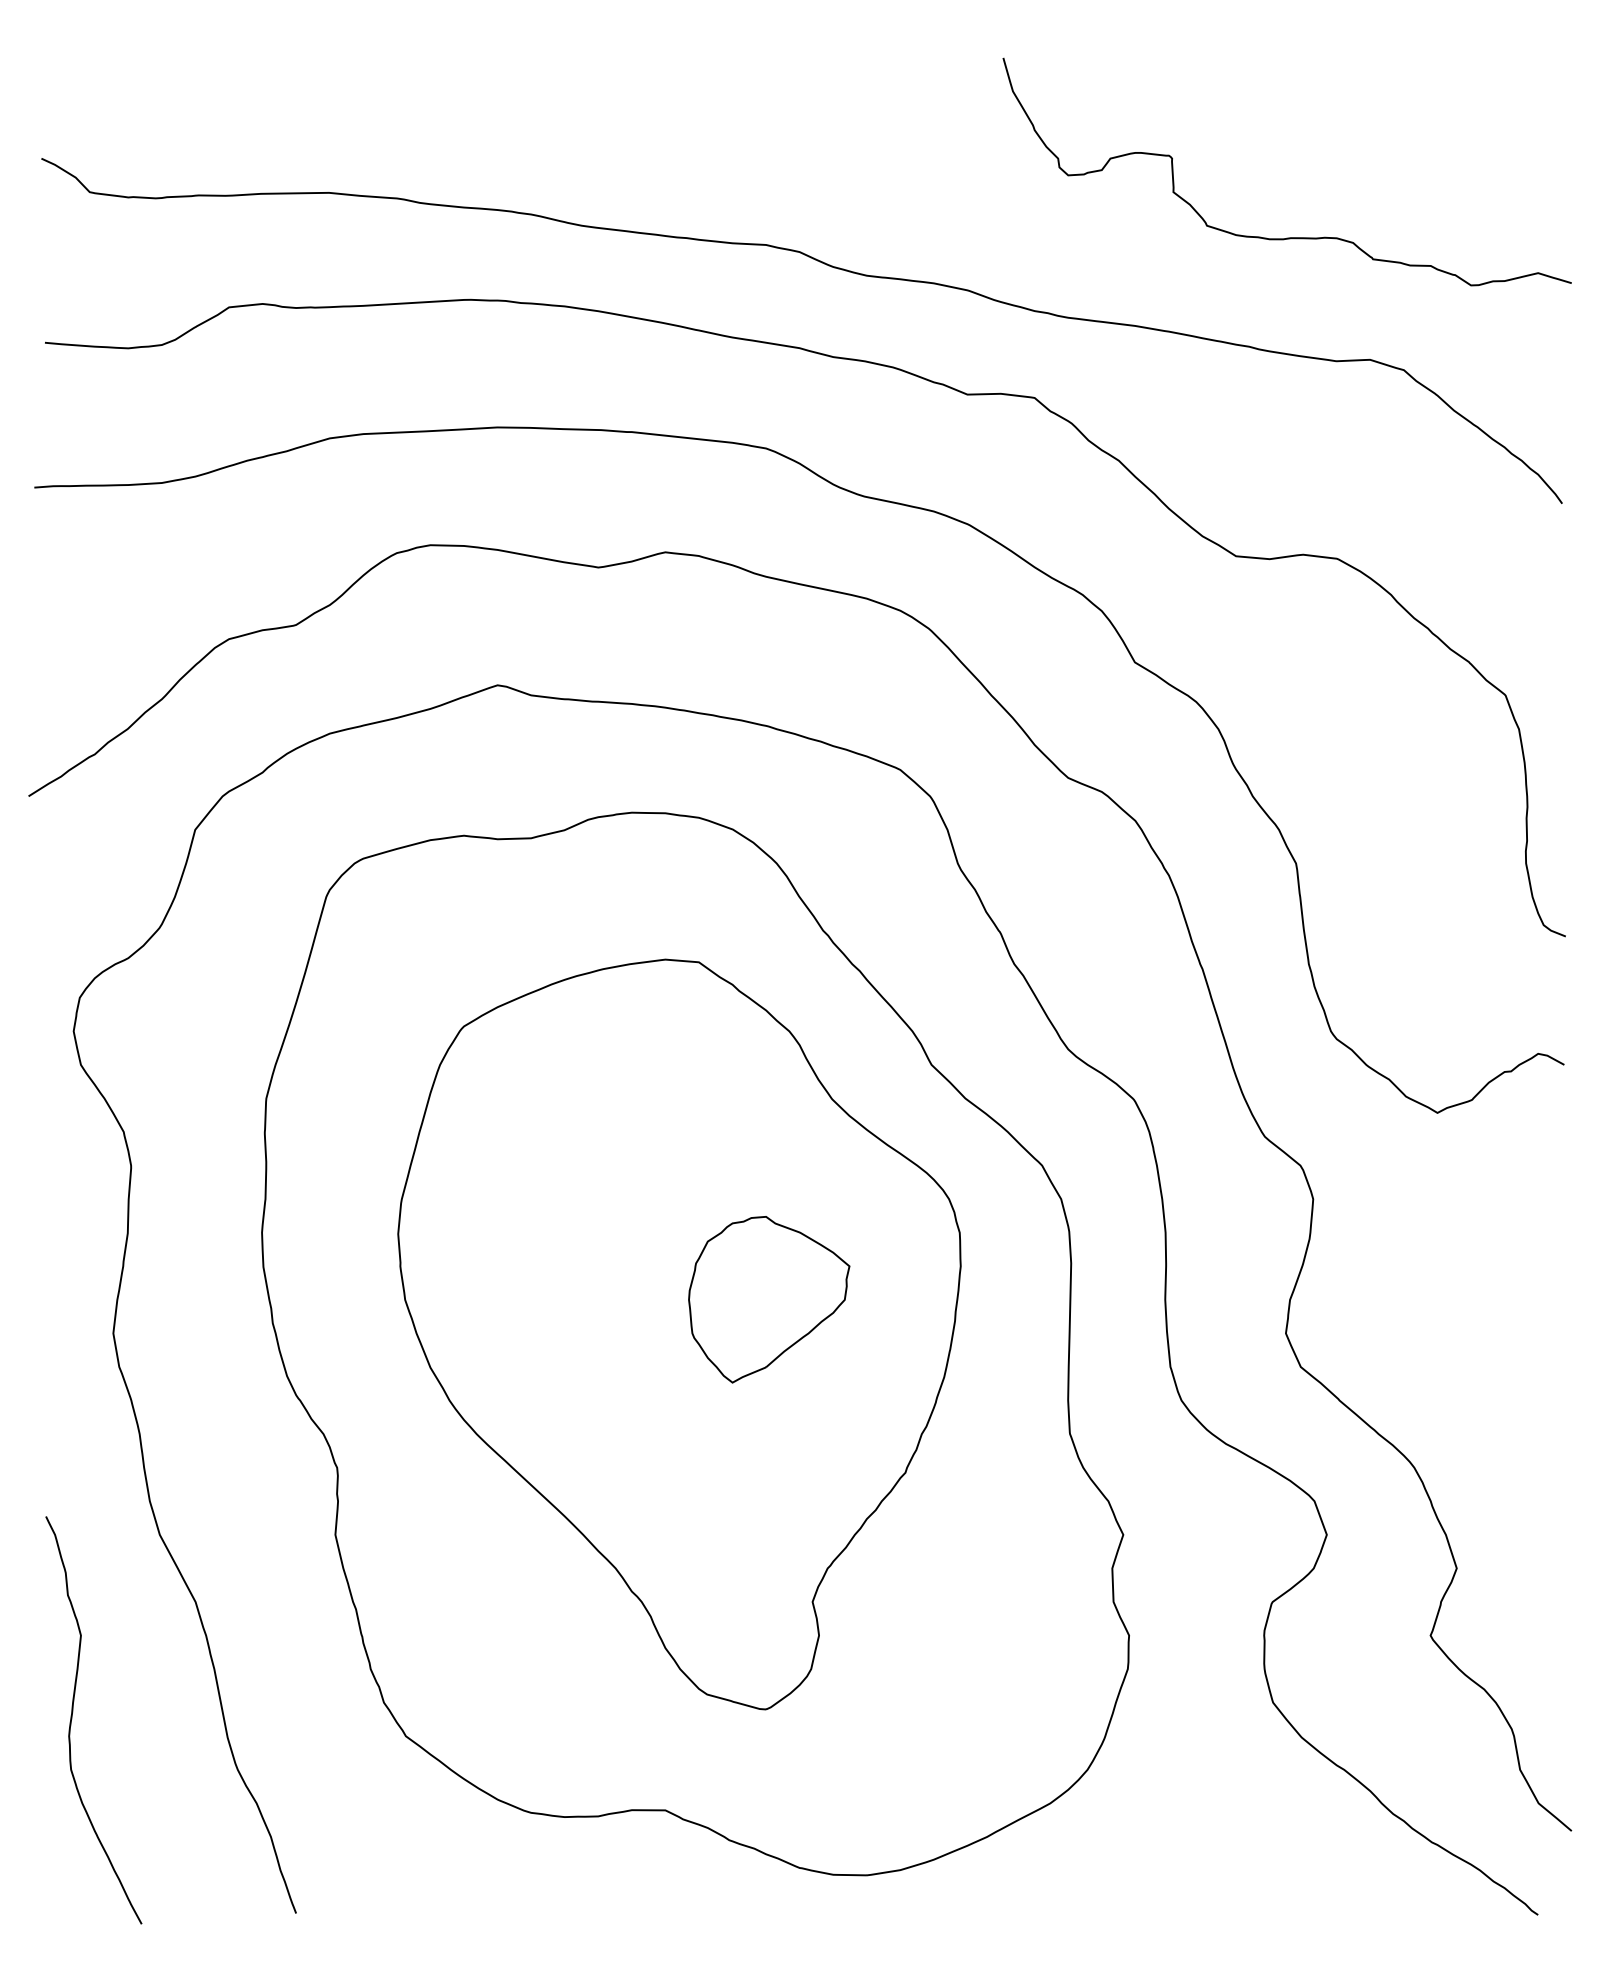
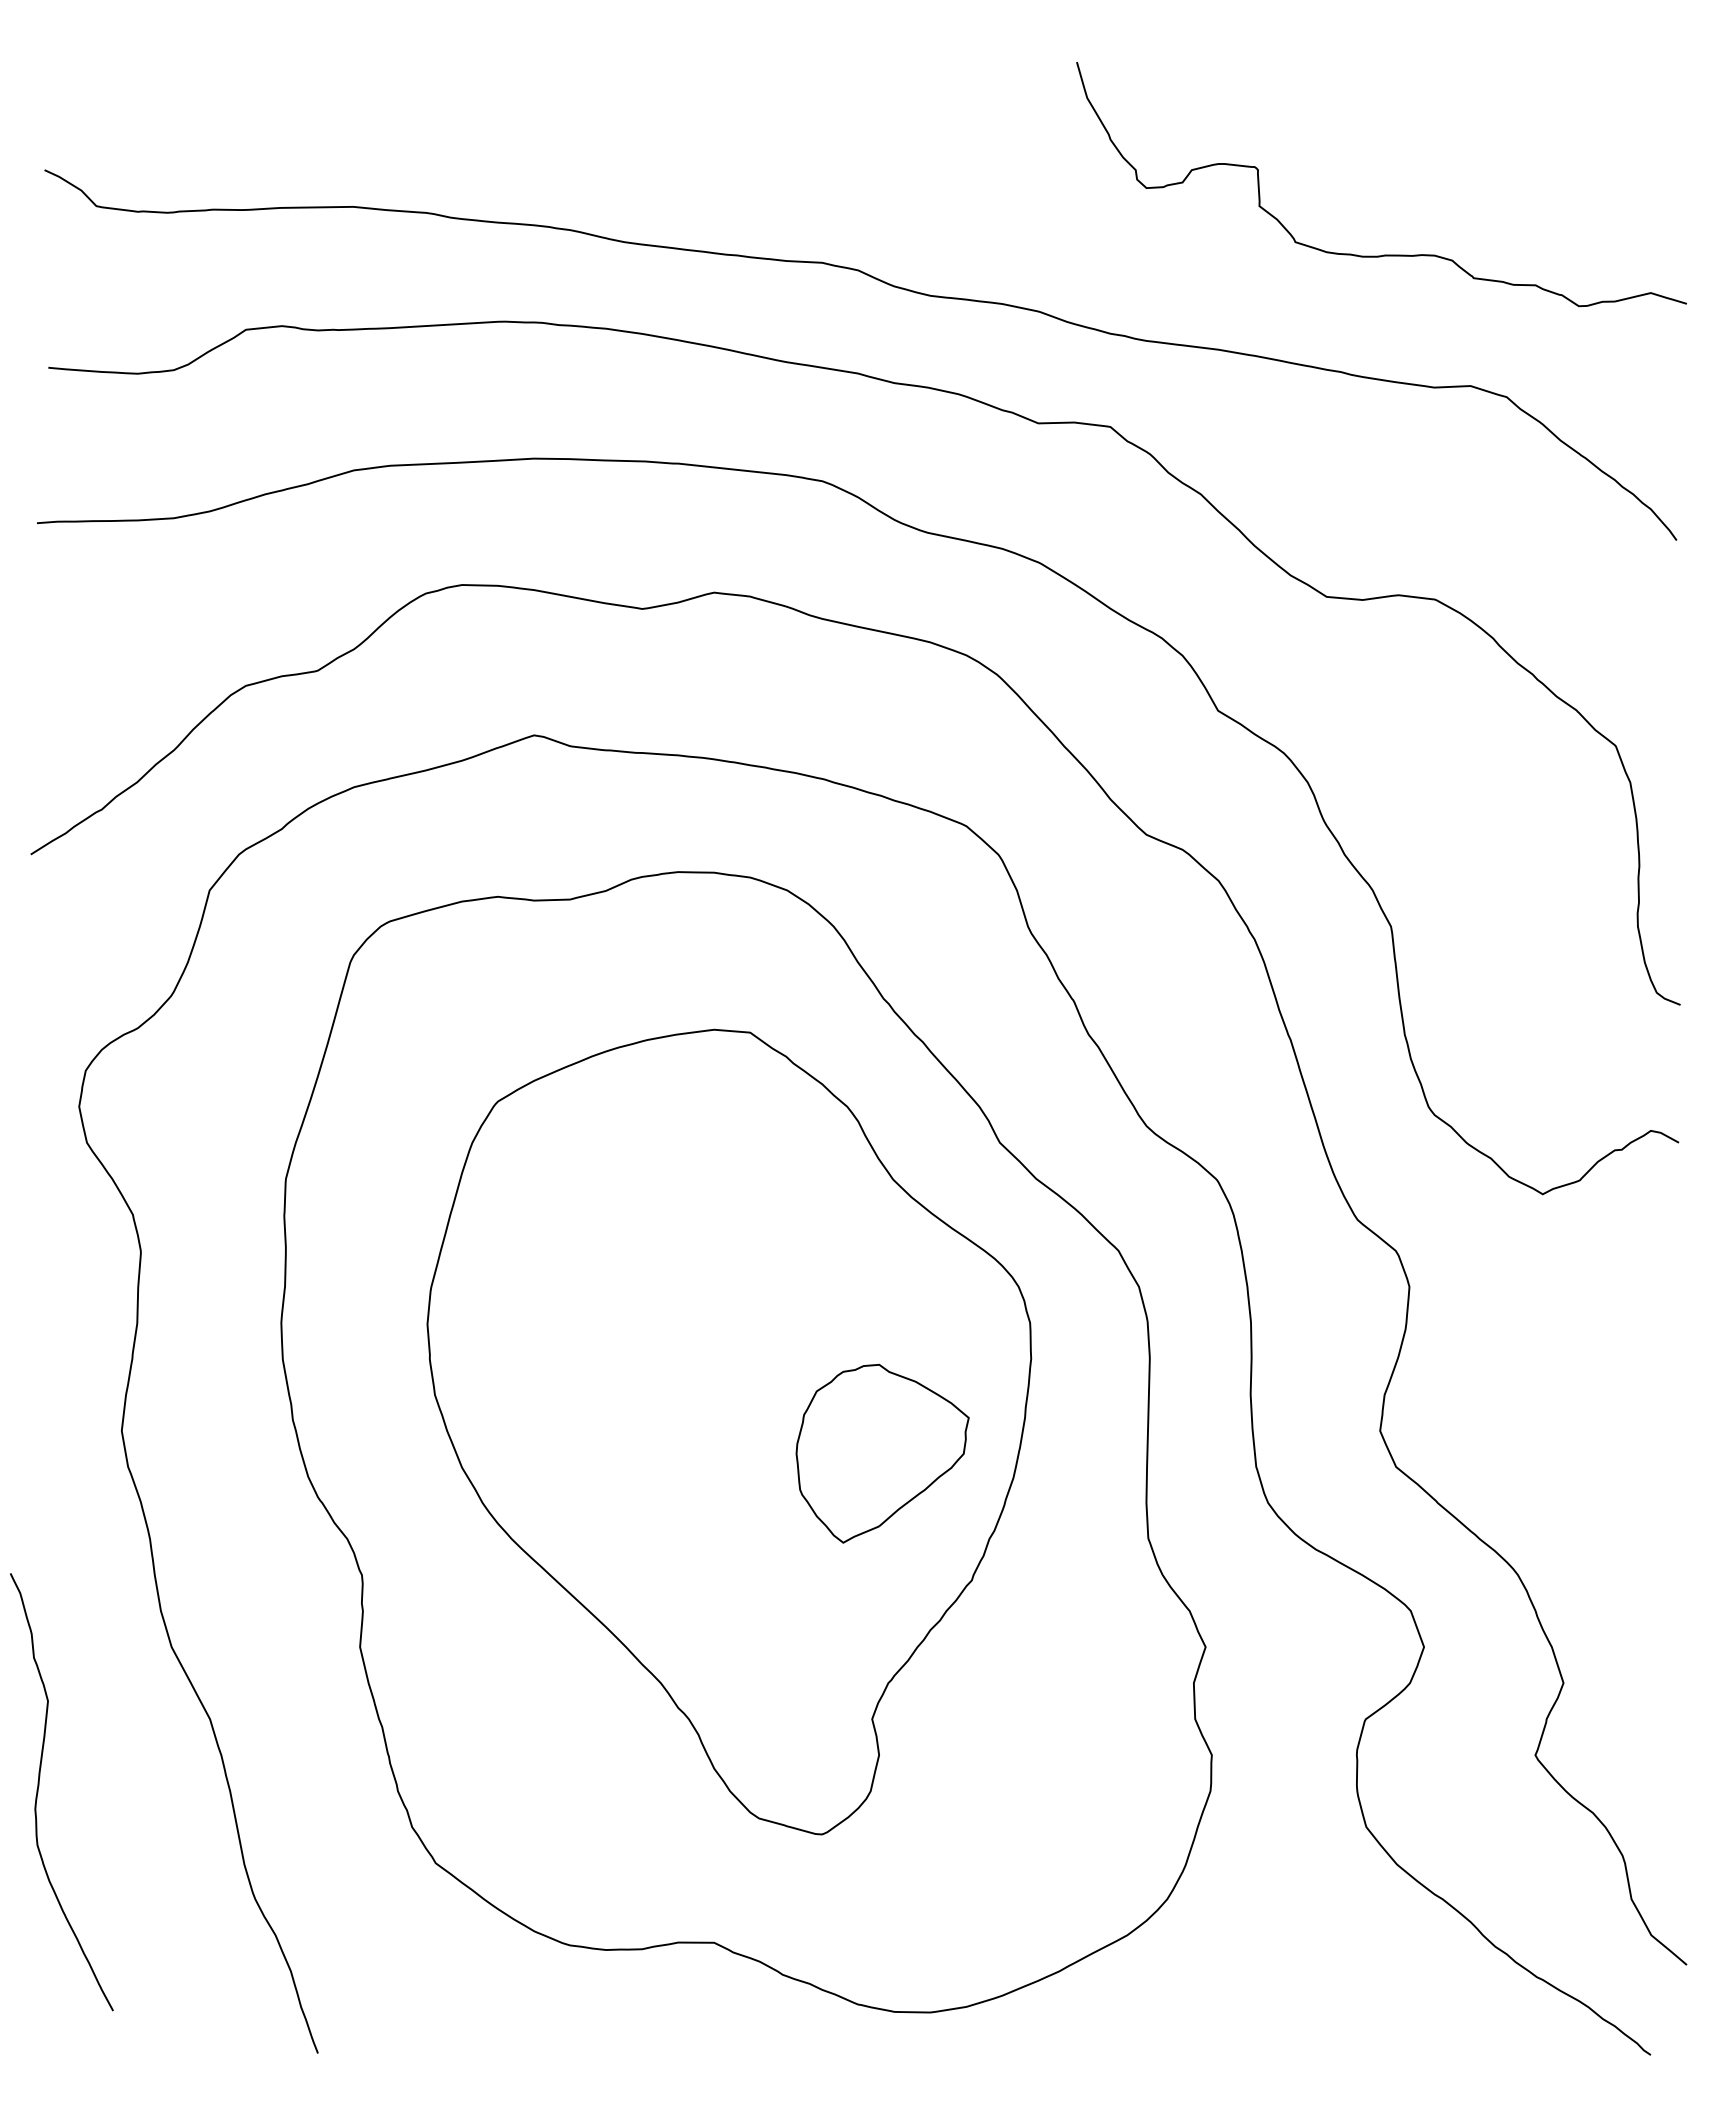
part: (769, 1299) -> (882, 1453), moved
curve: (73, 1715) -> (39, 1786), moved

